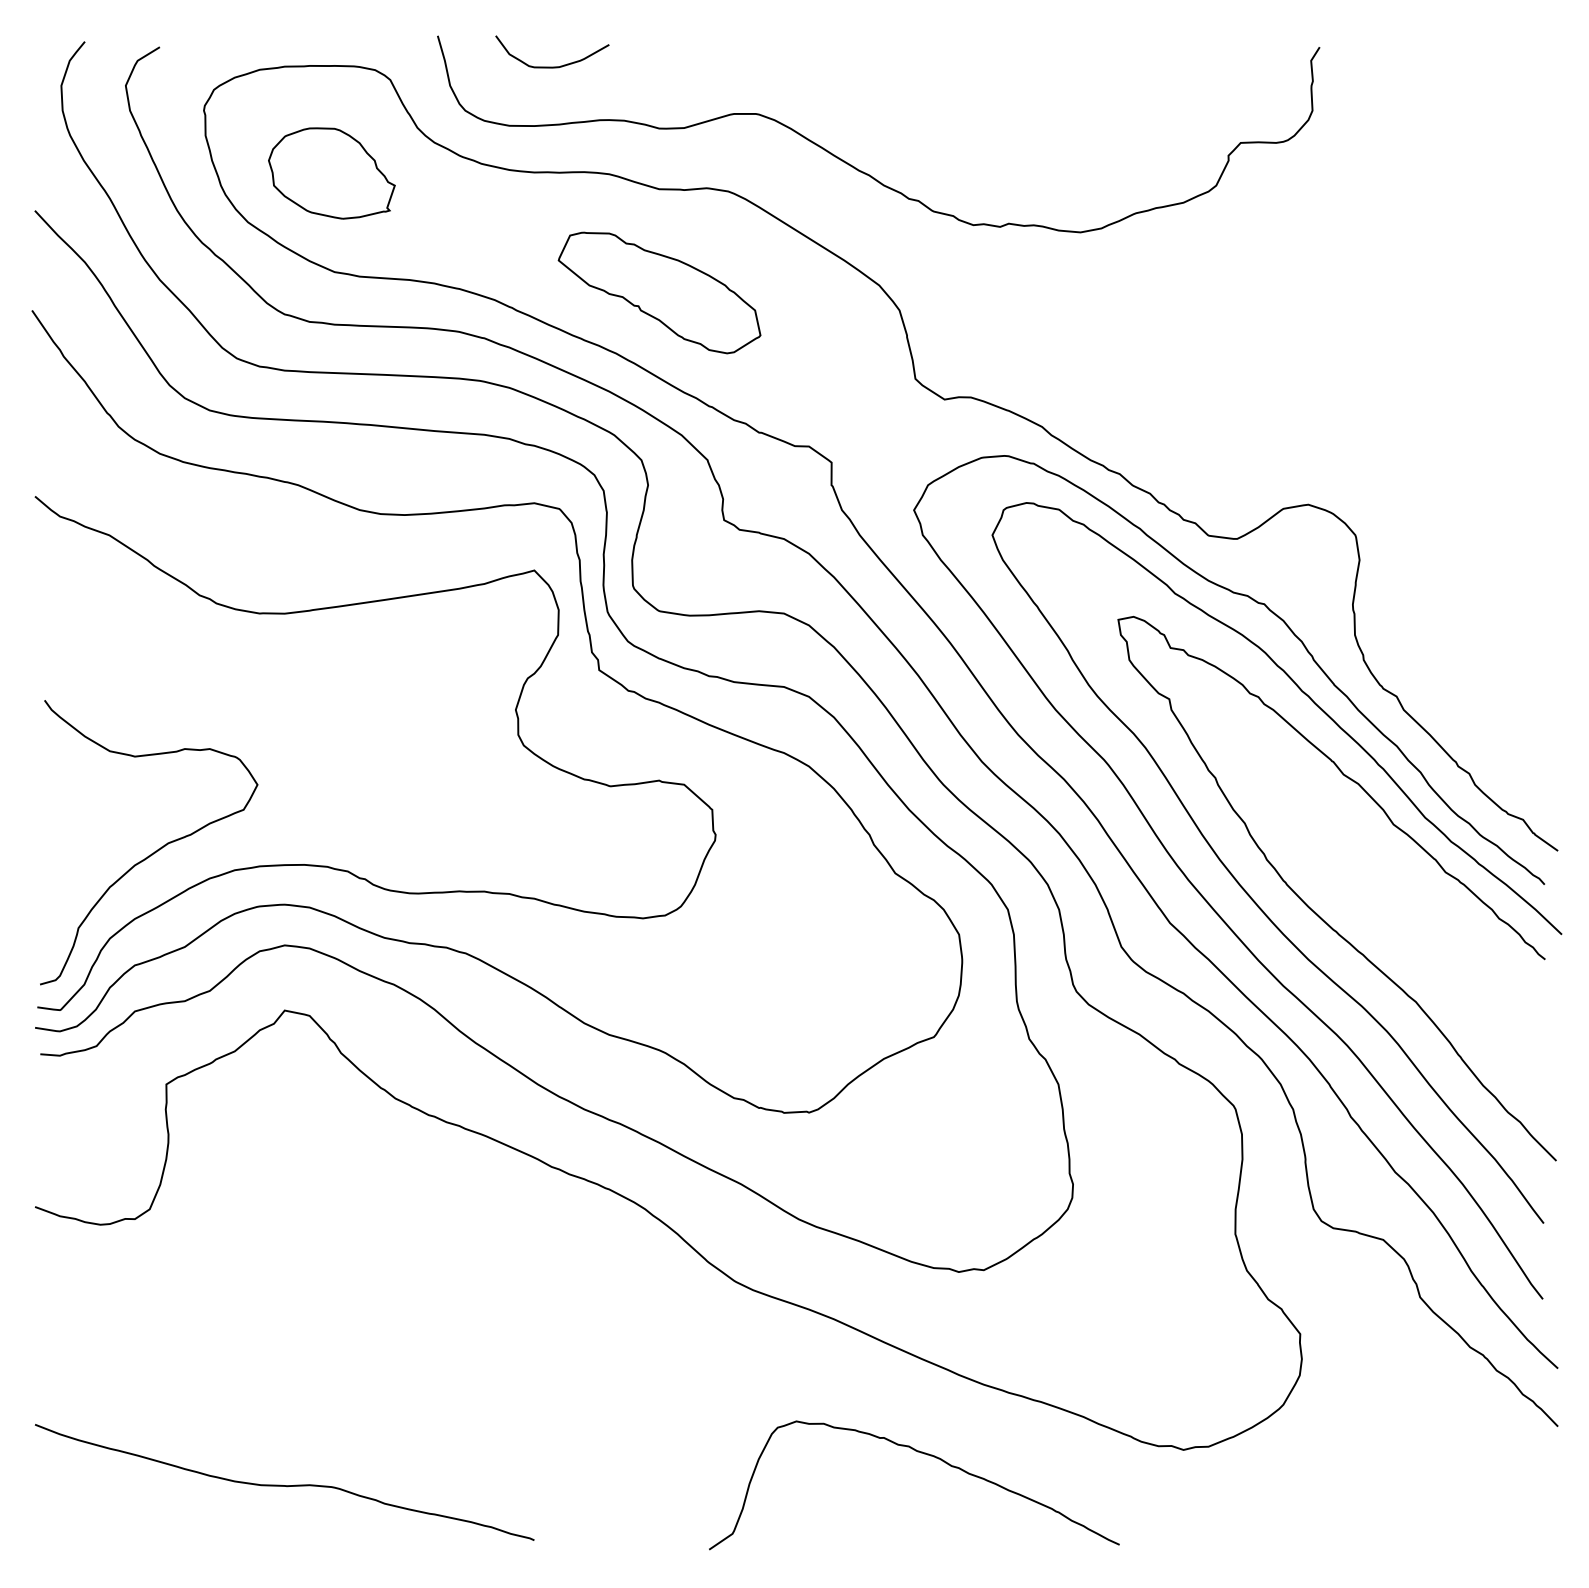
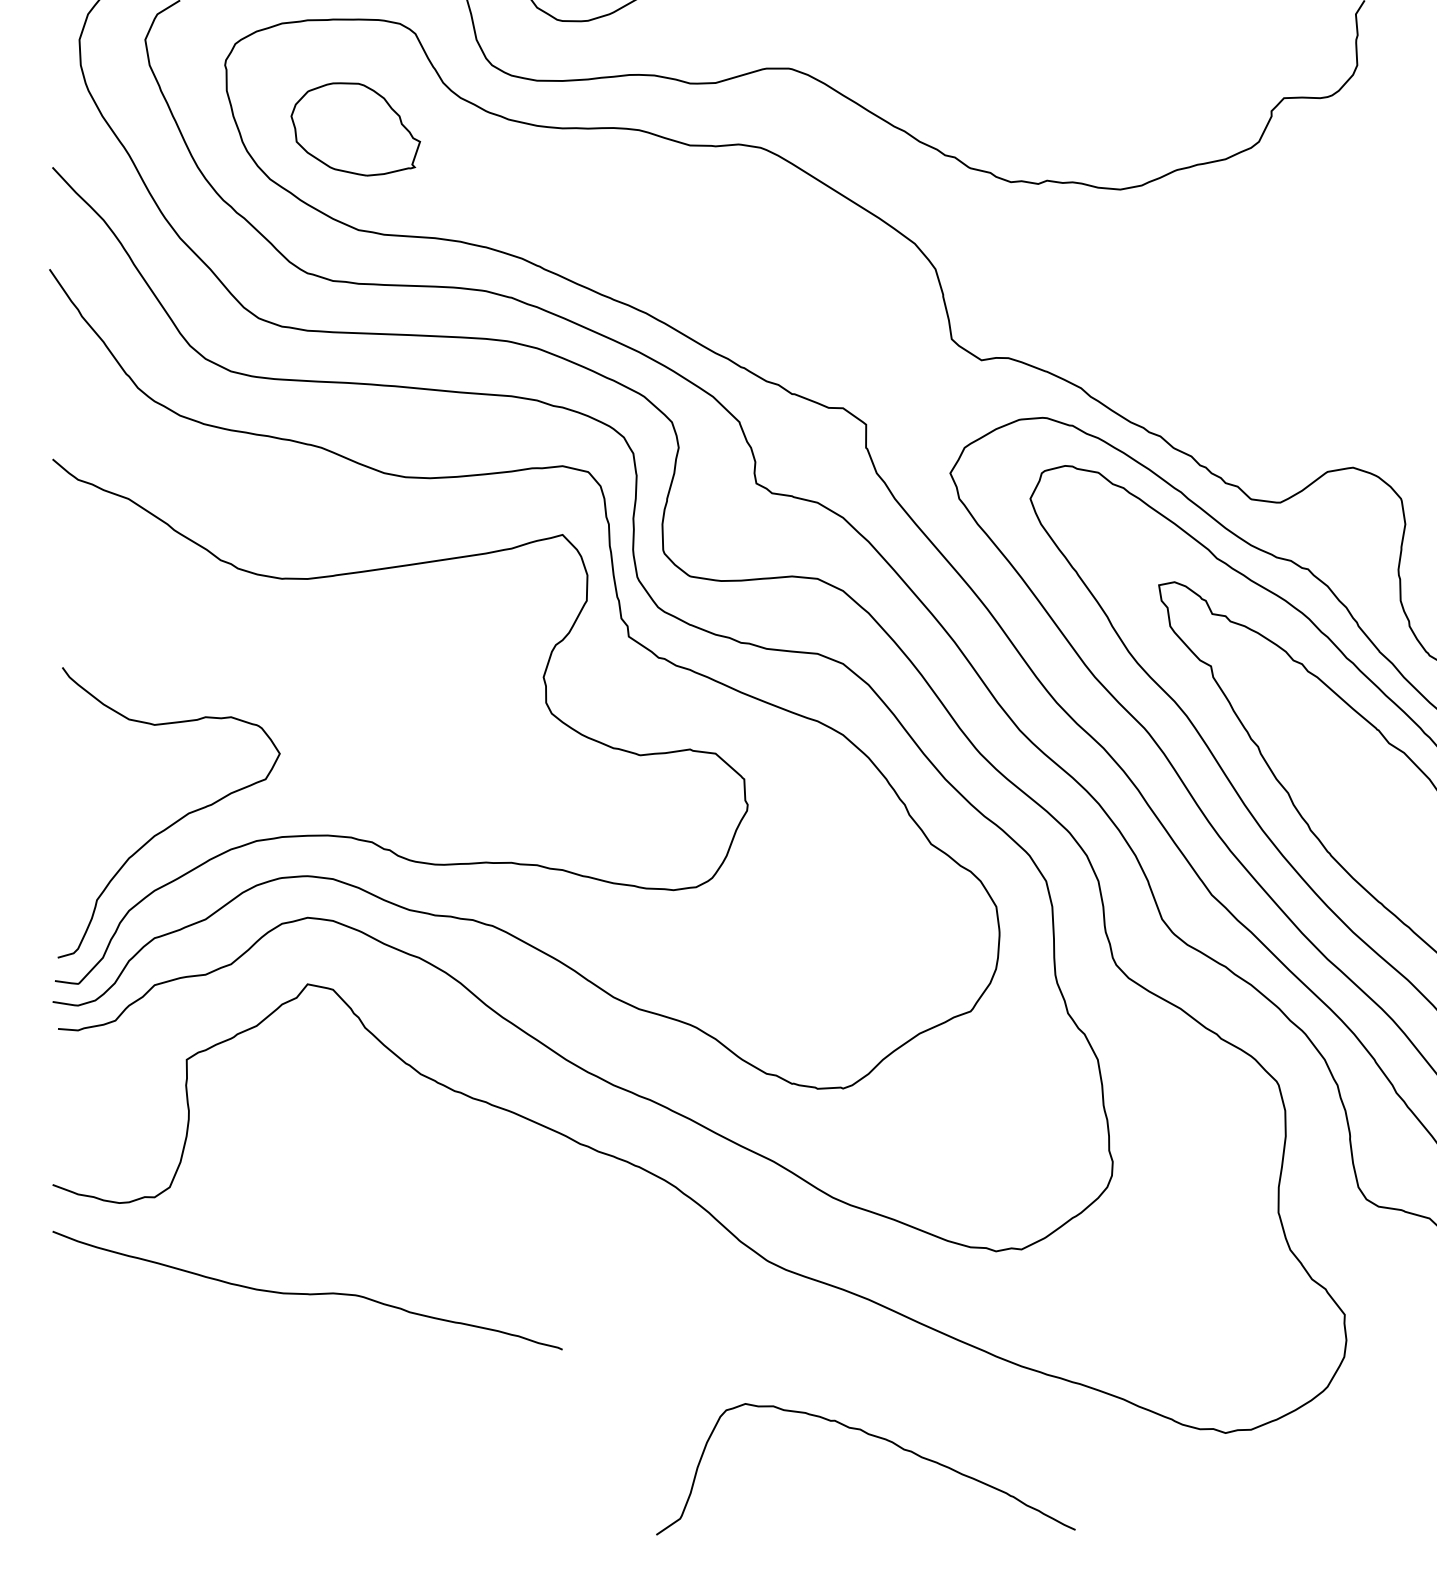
part: (659, 292) -> (690, 250), removed
curve: (924, 1454) -> (876, 1437), moved
curve: (284, 1485) -> (307, 1293), moved

